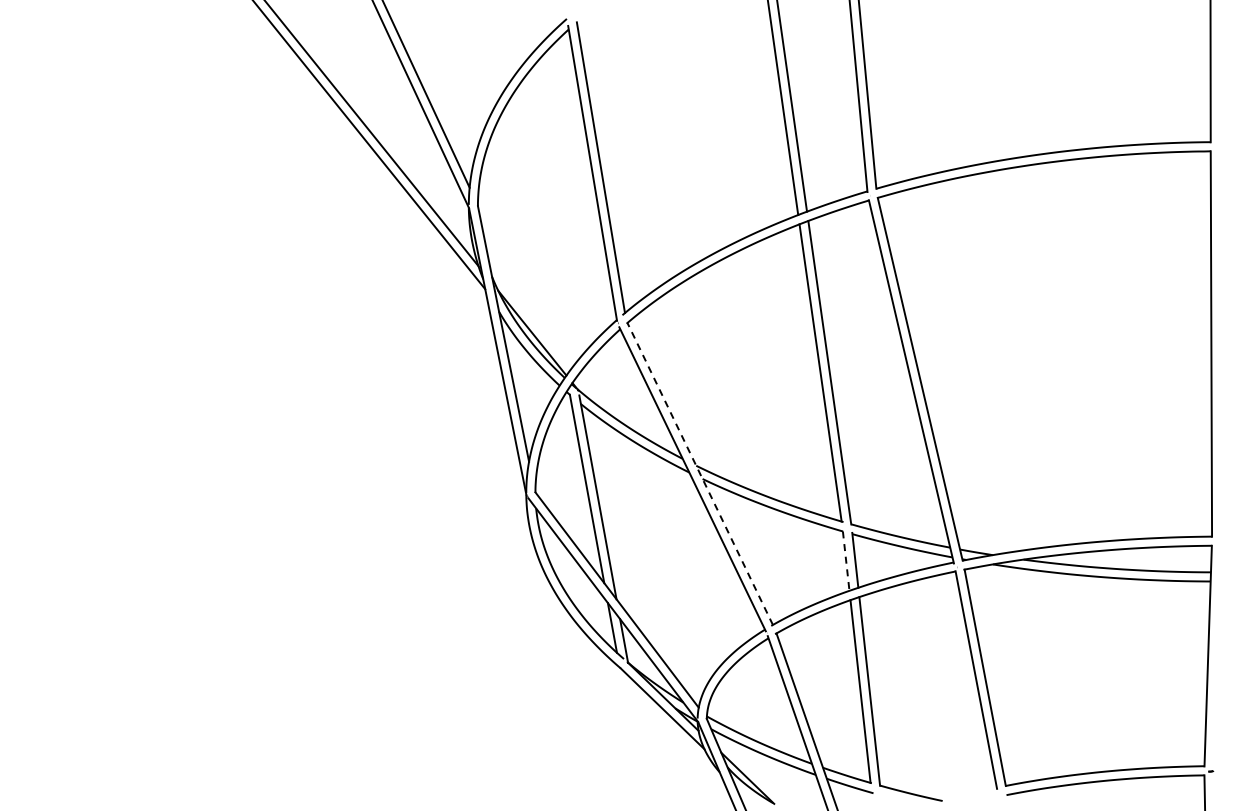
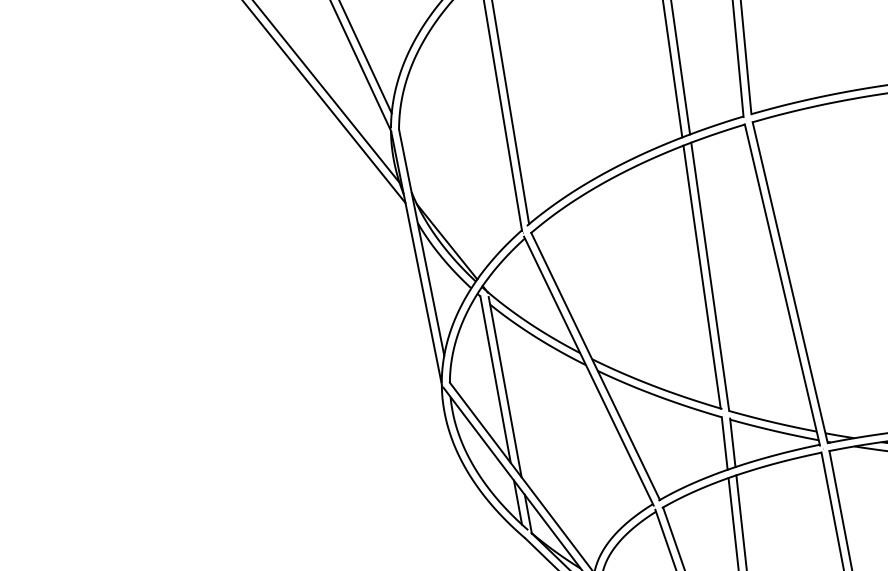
line: (700, 473) -> (595, 366), dashed -> solid
line: (846, 561) -> (725, 443), dashed -> solid

